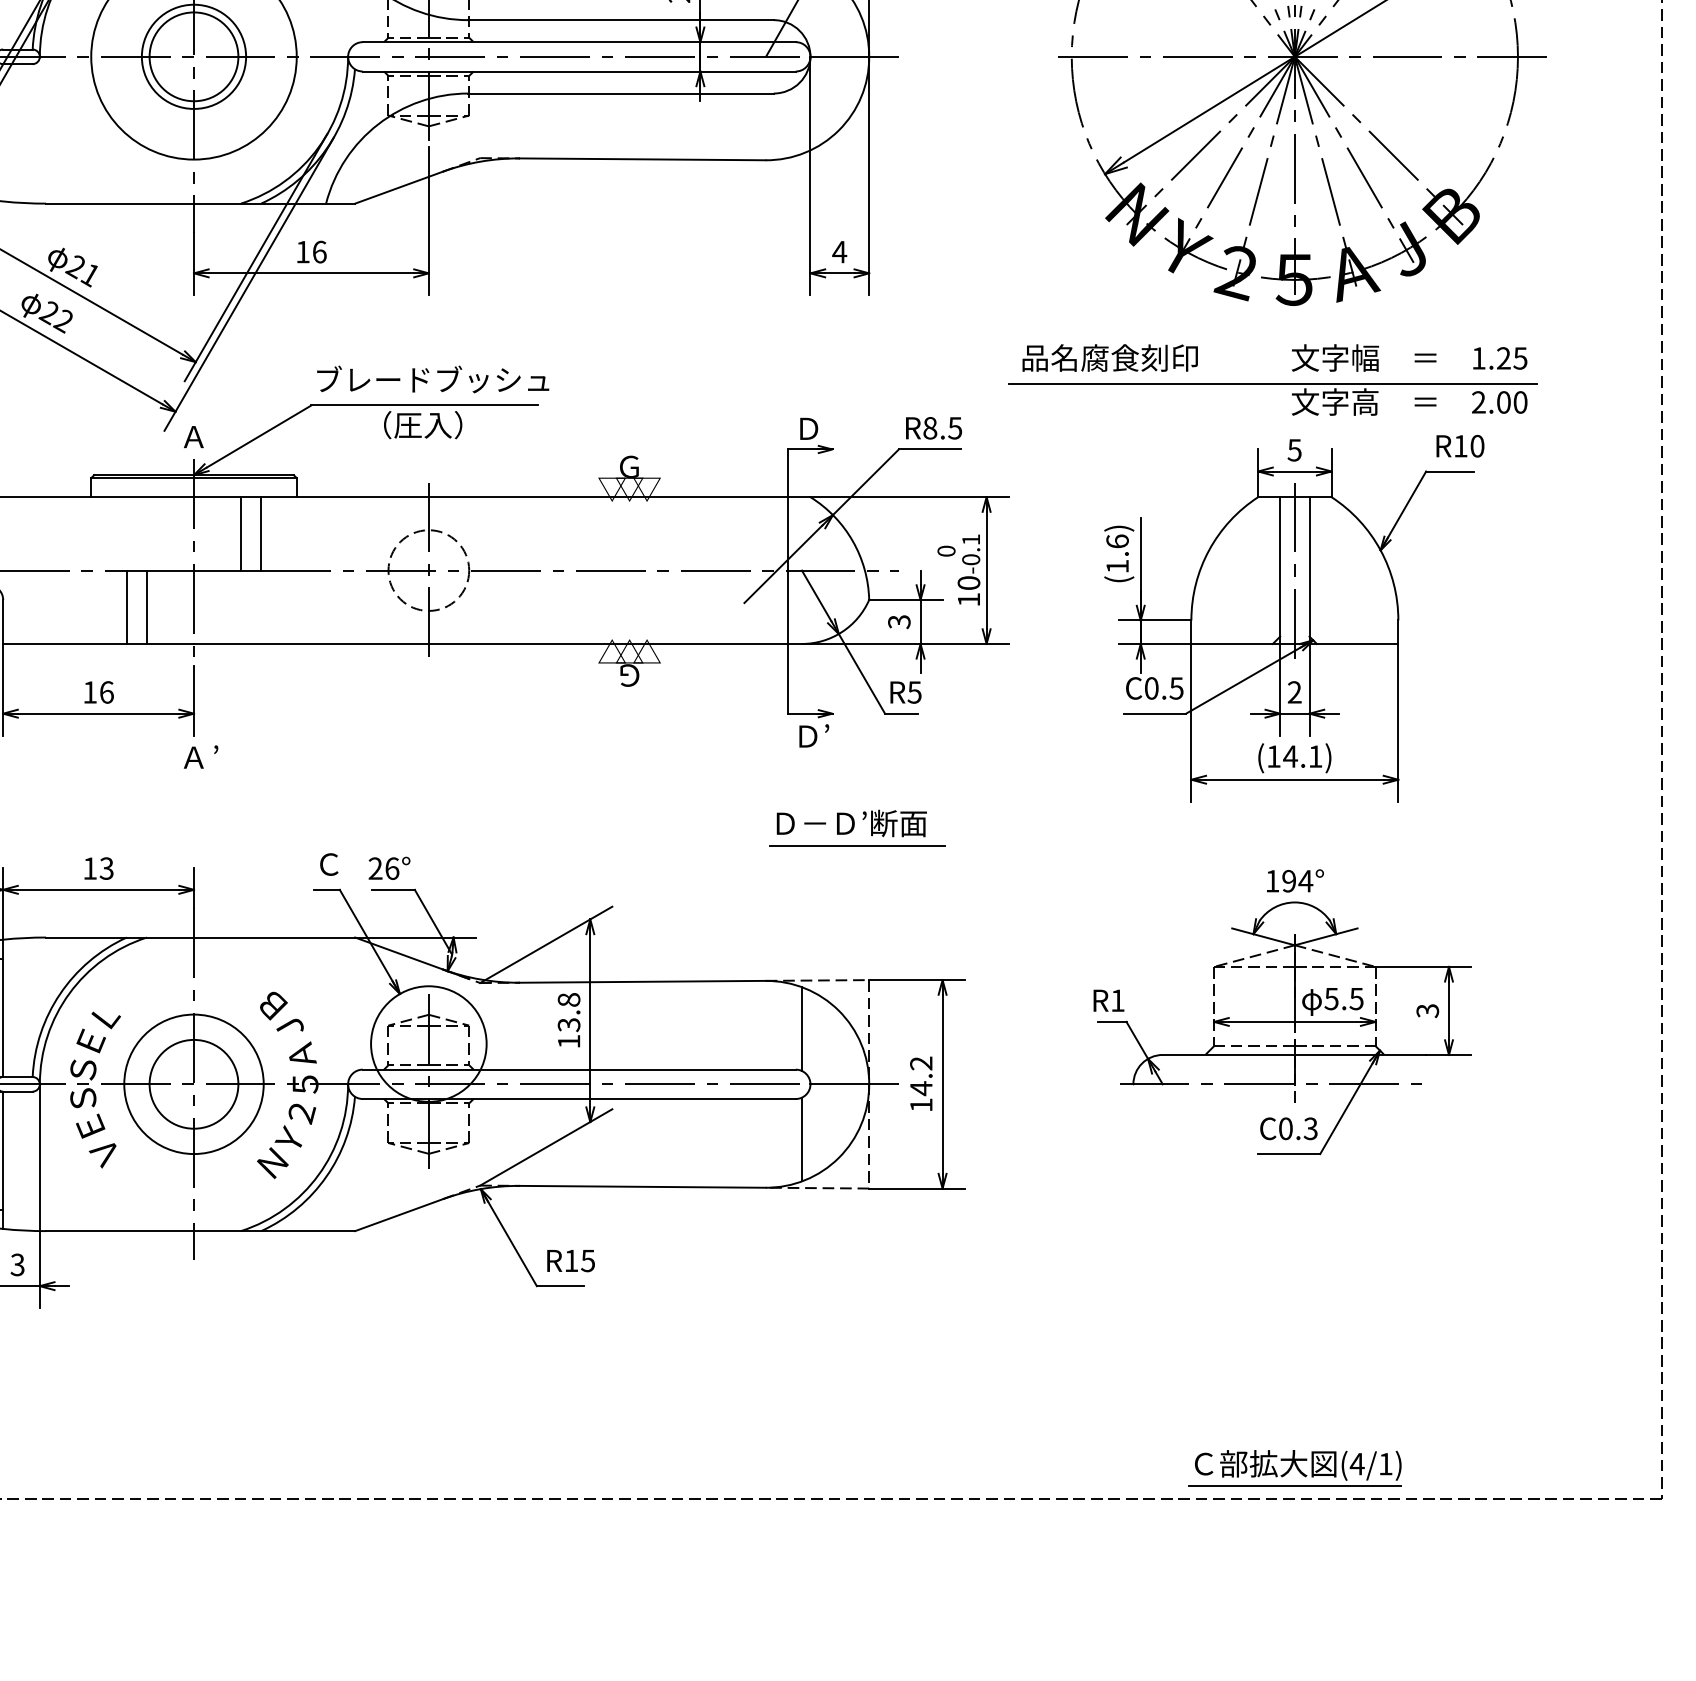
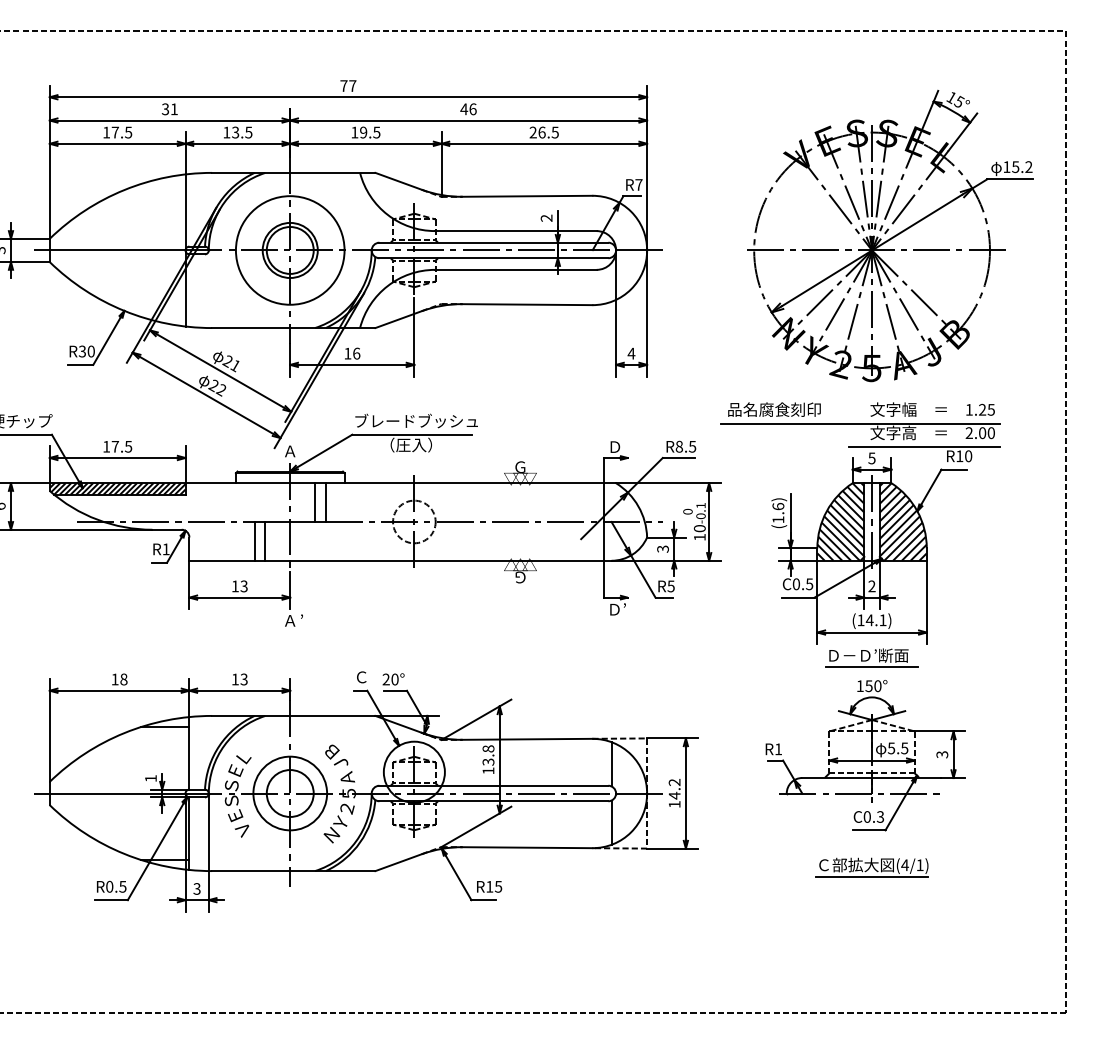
line: (1394, 427) -> (924, 446), added
hatch: (1235, 569) -> (840, 521), added
hatch: (1352, 569) -> (902, 521), added
text: (105, 692) -> (243, 586), 16 -> 13
part: (856, 826) -> (871, 657), moved
text: (391, 868) -> (394, 679), 26° -> 20°
text: (1297, 881) -> (873, 686), 194° -> 150°
part: (1293, 1468) -> (871, 867), moved

